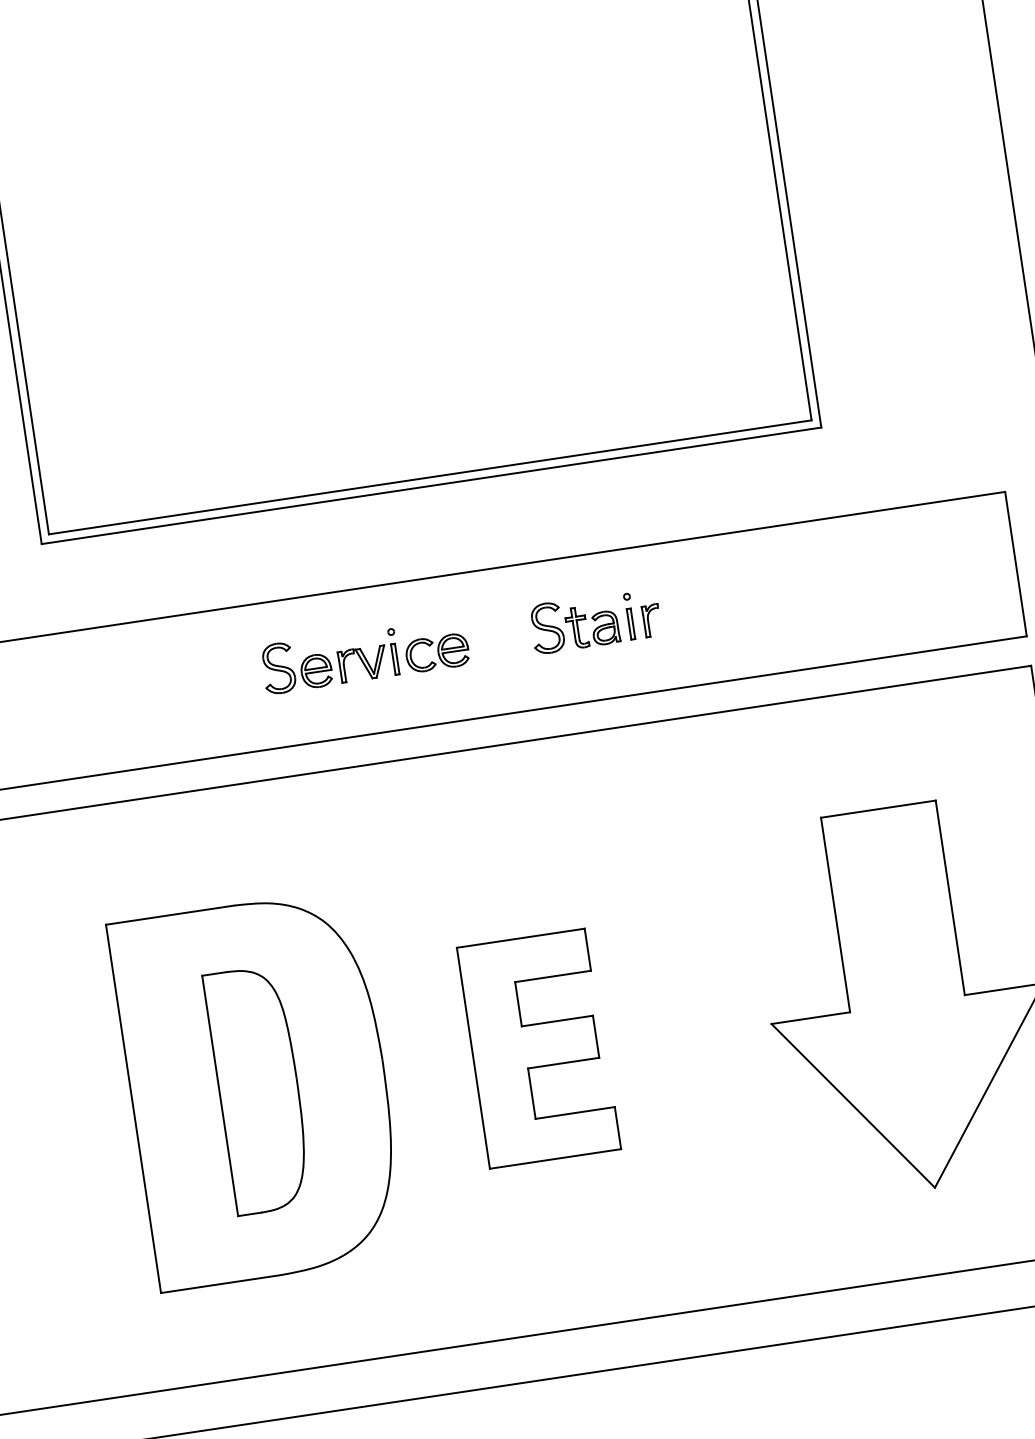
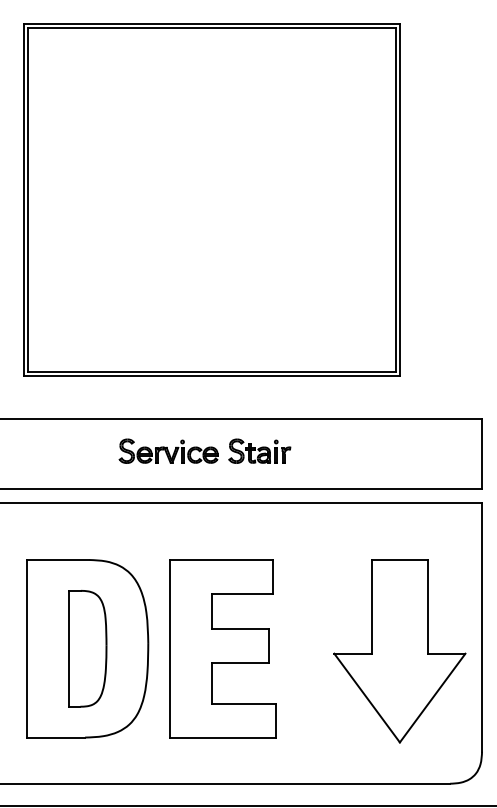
part: (594, 619) -> (259, 450), moved
part: (537, 1047) -> (222, 648), size x1.67

